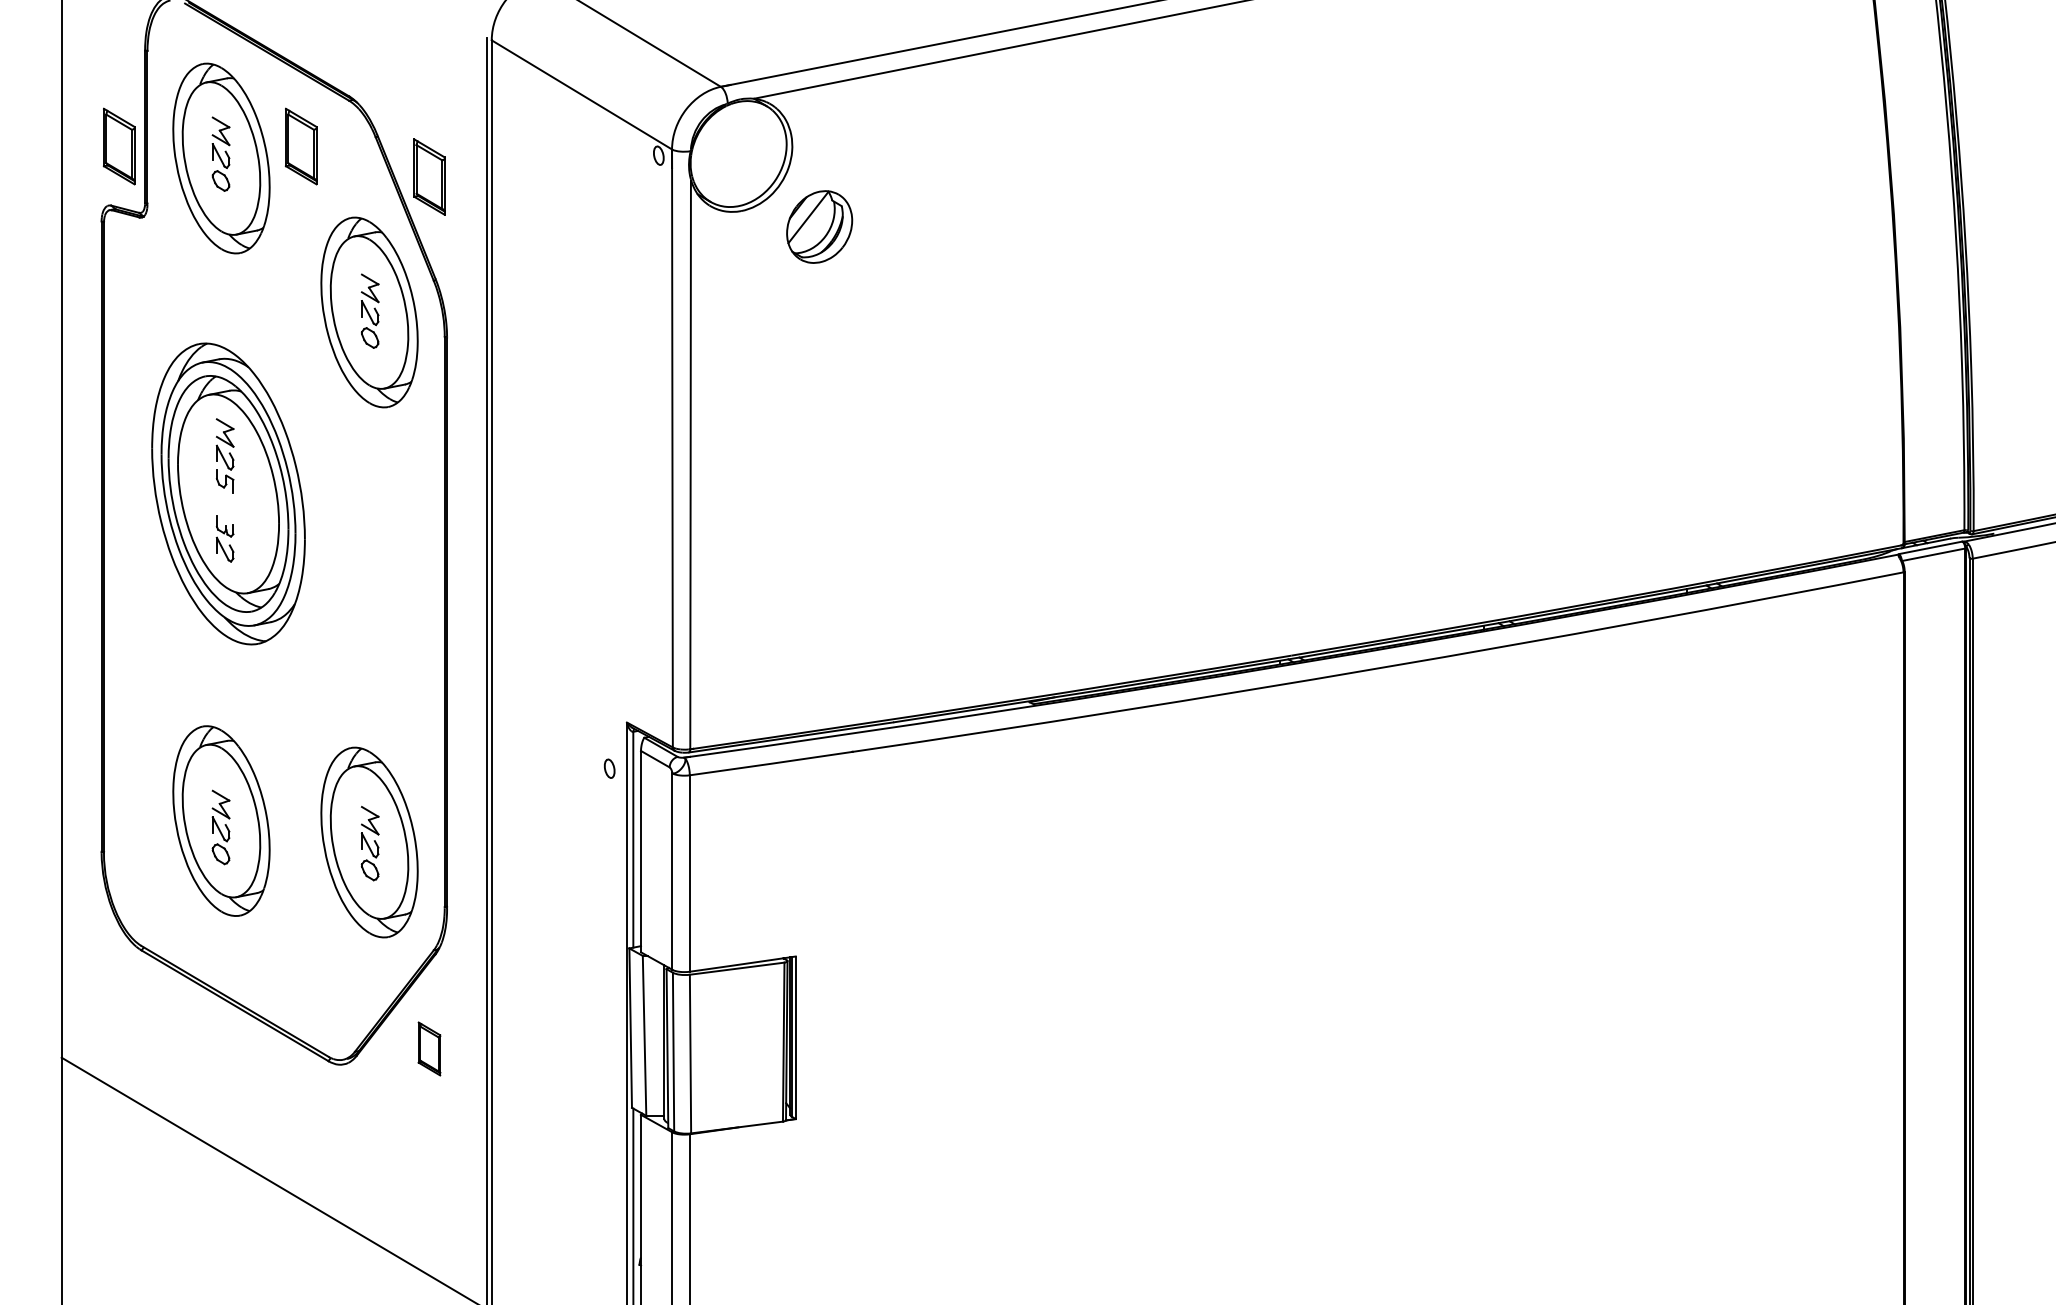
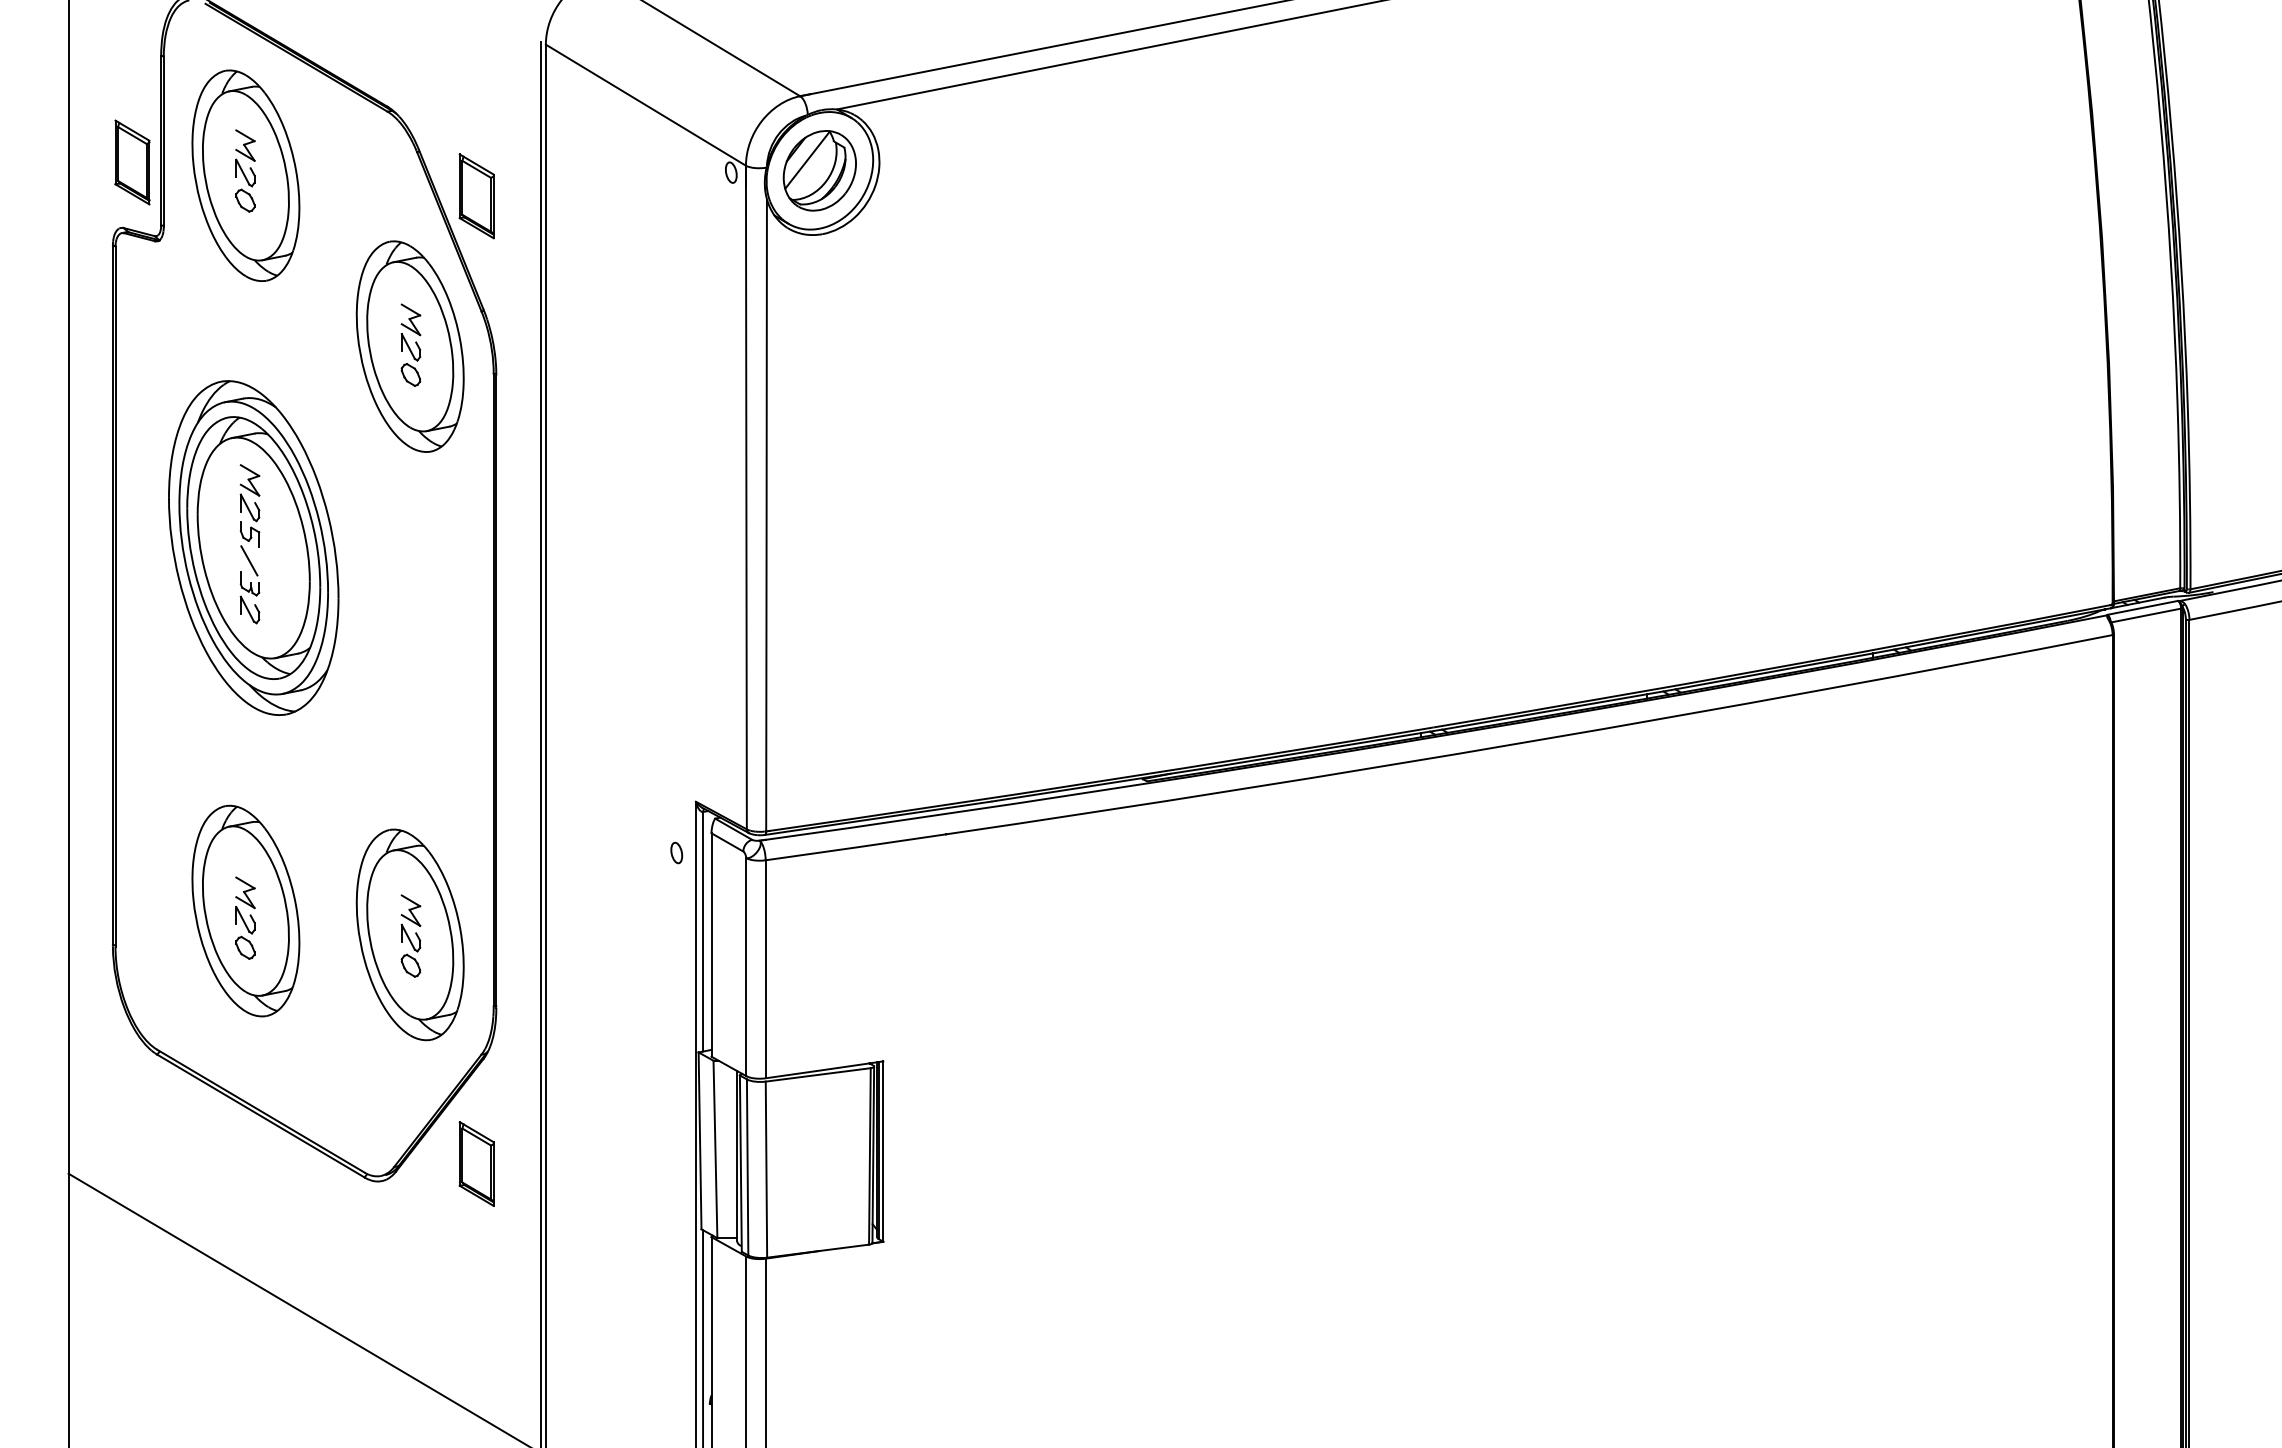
part: (300, 146) -> (333, 162), removed
part: (819, 226) -> (819, 170), moved
line: (224, 505) -> (249, 560), added
part: (429, 1048) -> (476, 1163), size x1.43

